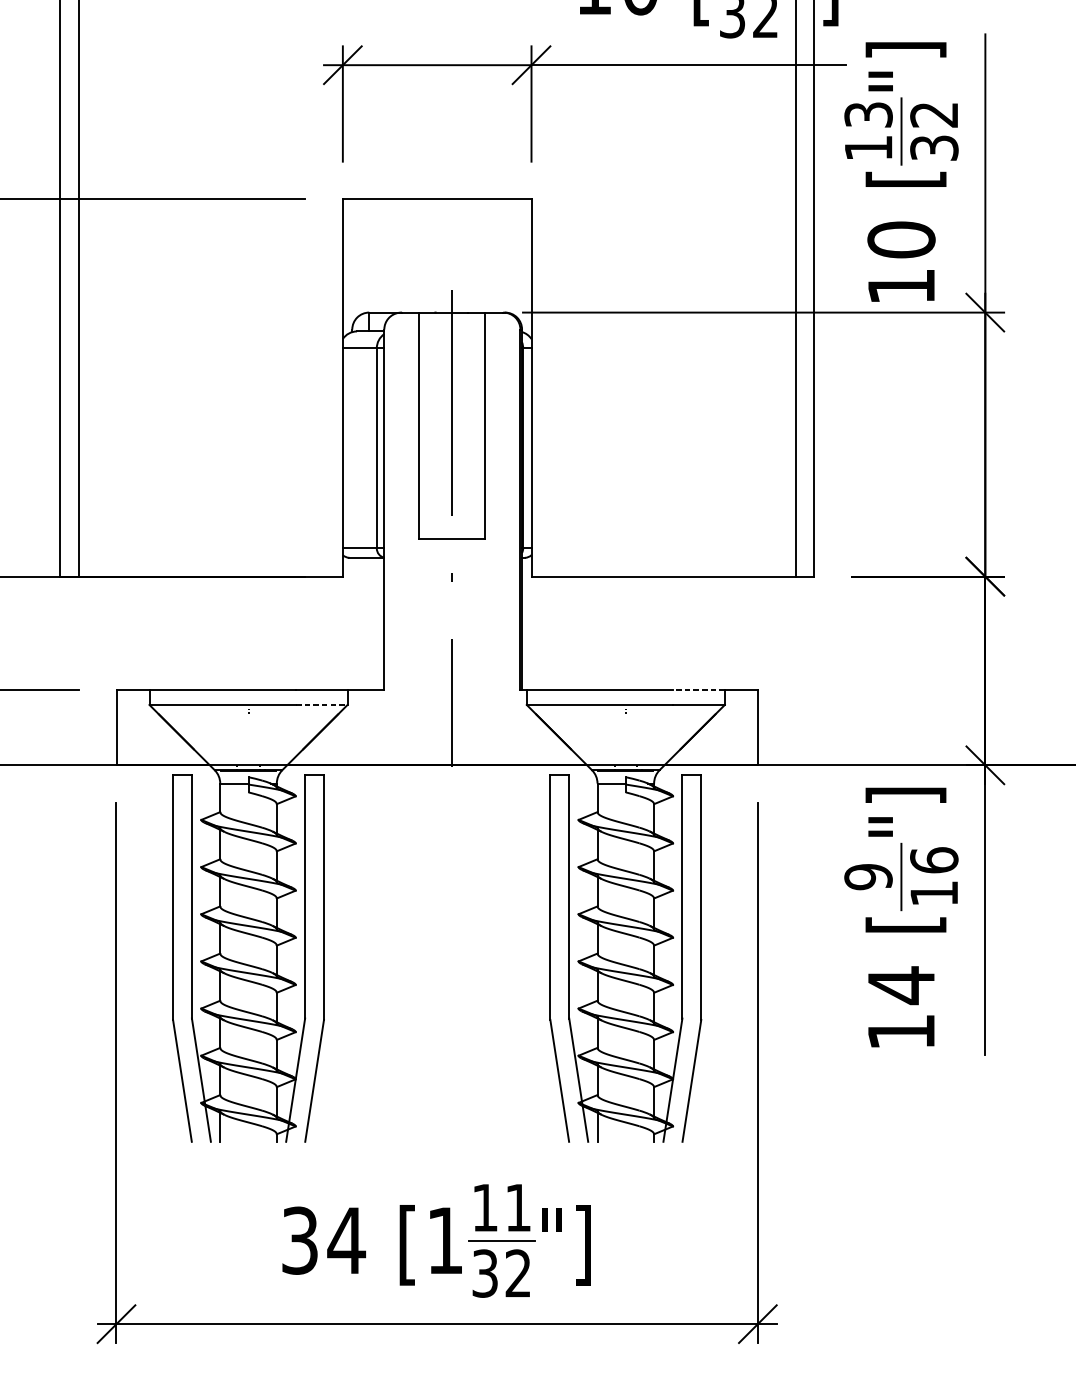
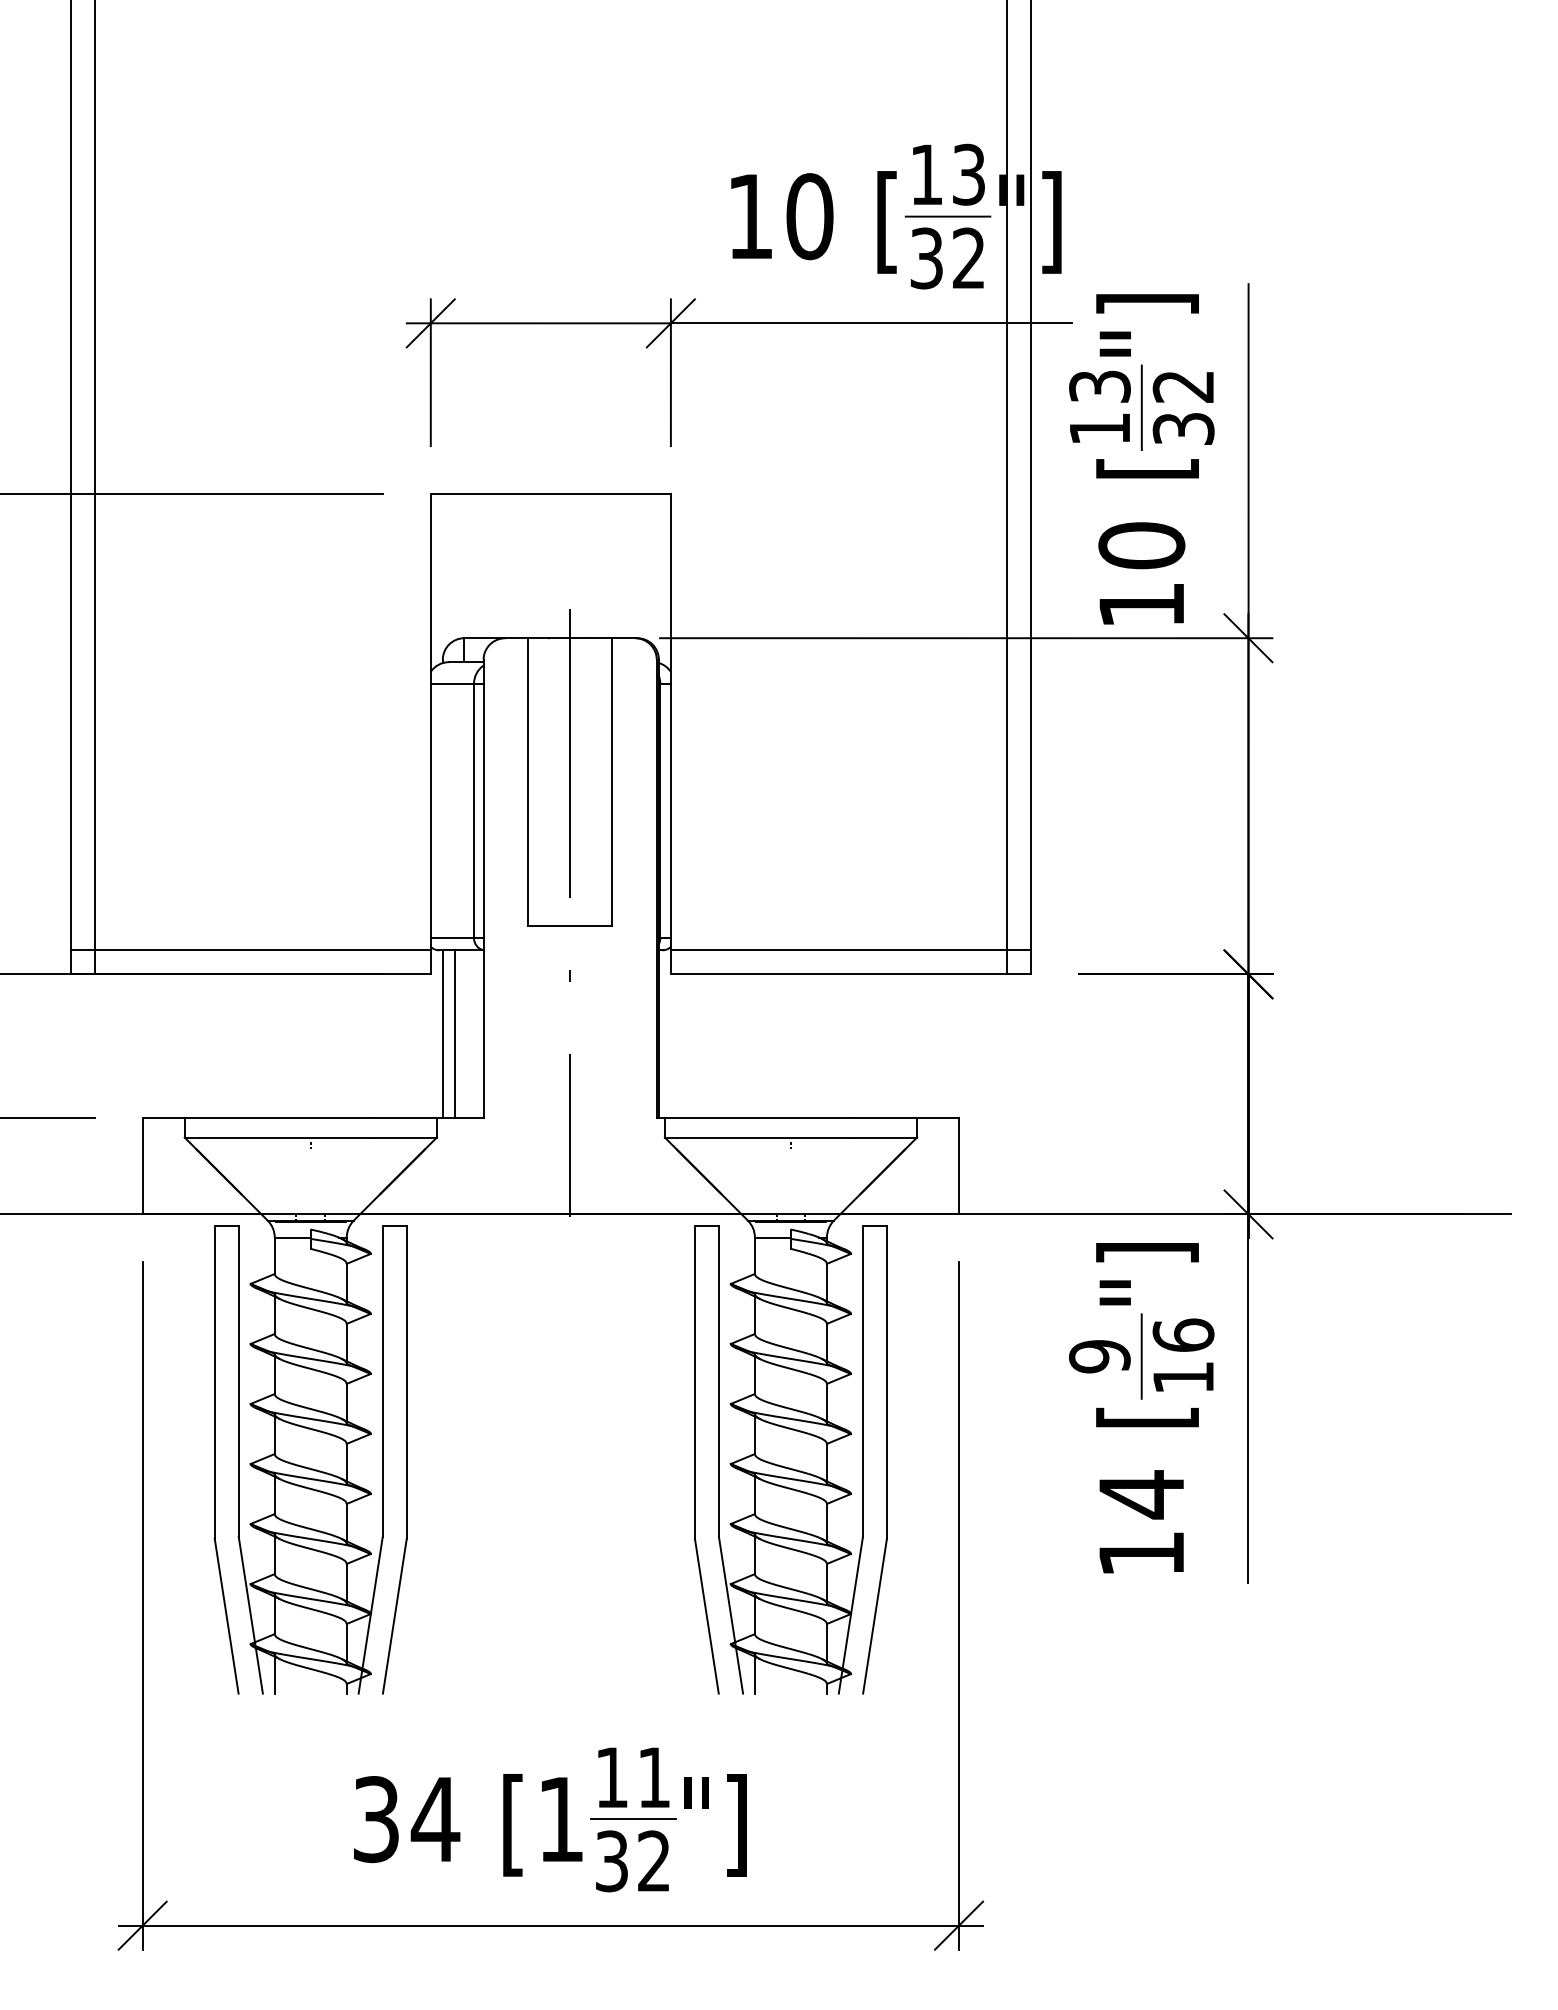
line: (201, 557) -> (250, 950), added
line: (672, 557) -> (850, 950), added
line: (352, 623) -> (442, 1034), added
line: (361, 623) -> (454, 1034), added
line: (699, 689) -> (884, 1118), dashed -> solid
line: (322, 704) -> (404, 1137), dashed -> solid

